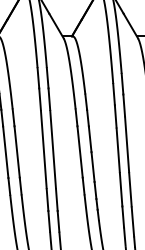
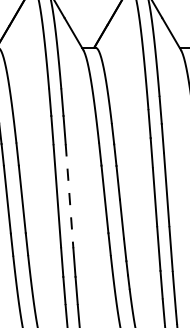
line: (53, 149) -> (70, 196), solid -> dashed

